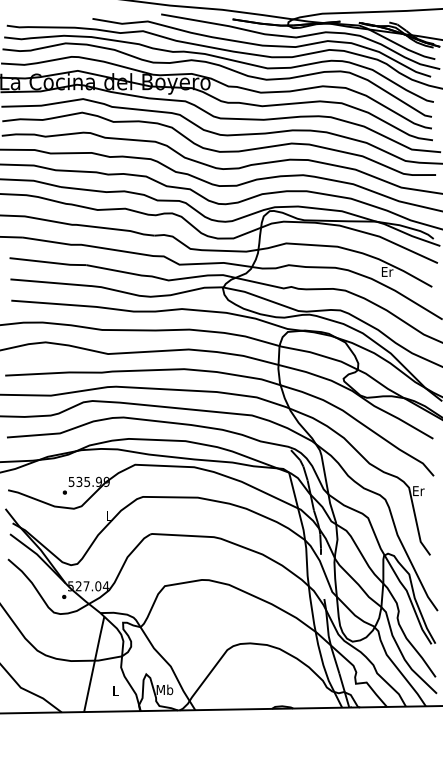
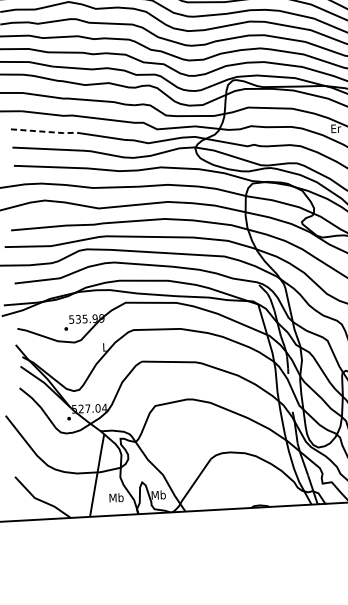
line: (49, 262) -> (45, 131), solid -> dashed
text: (115, 690) -> (116, 497), L -> Mb

